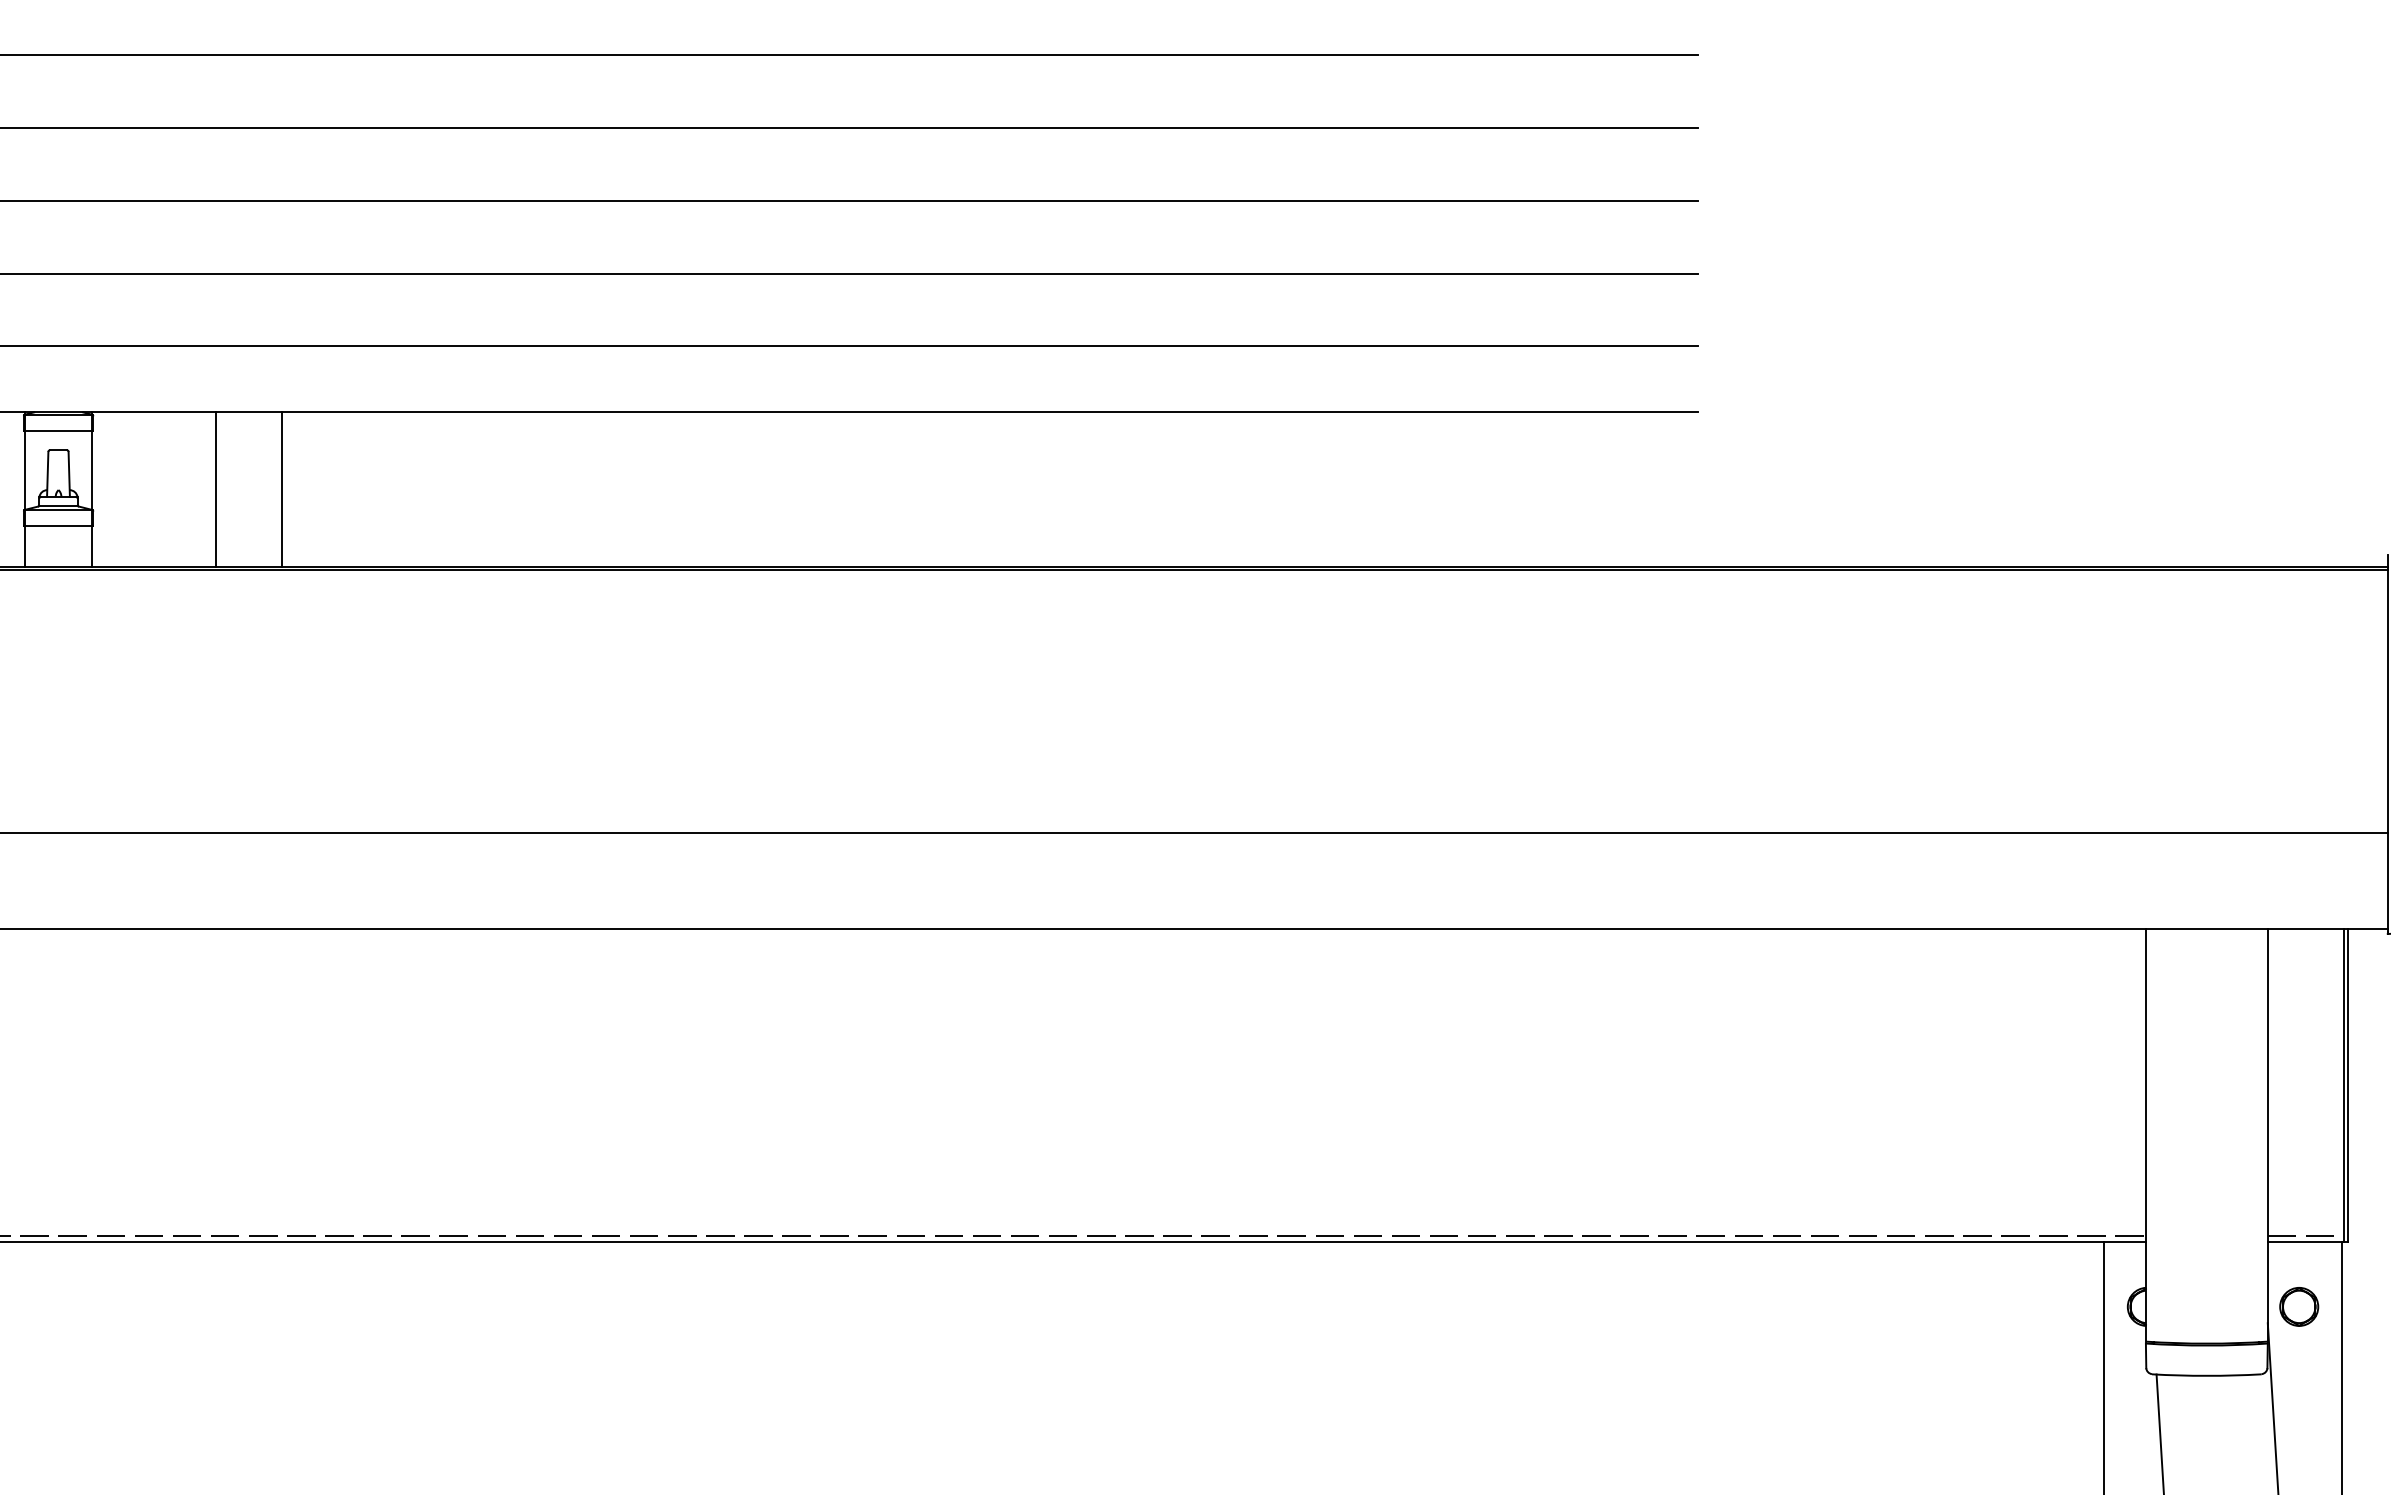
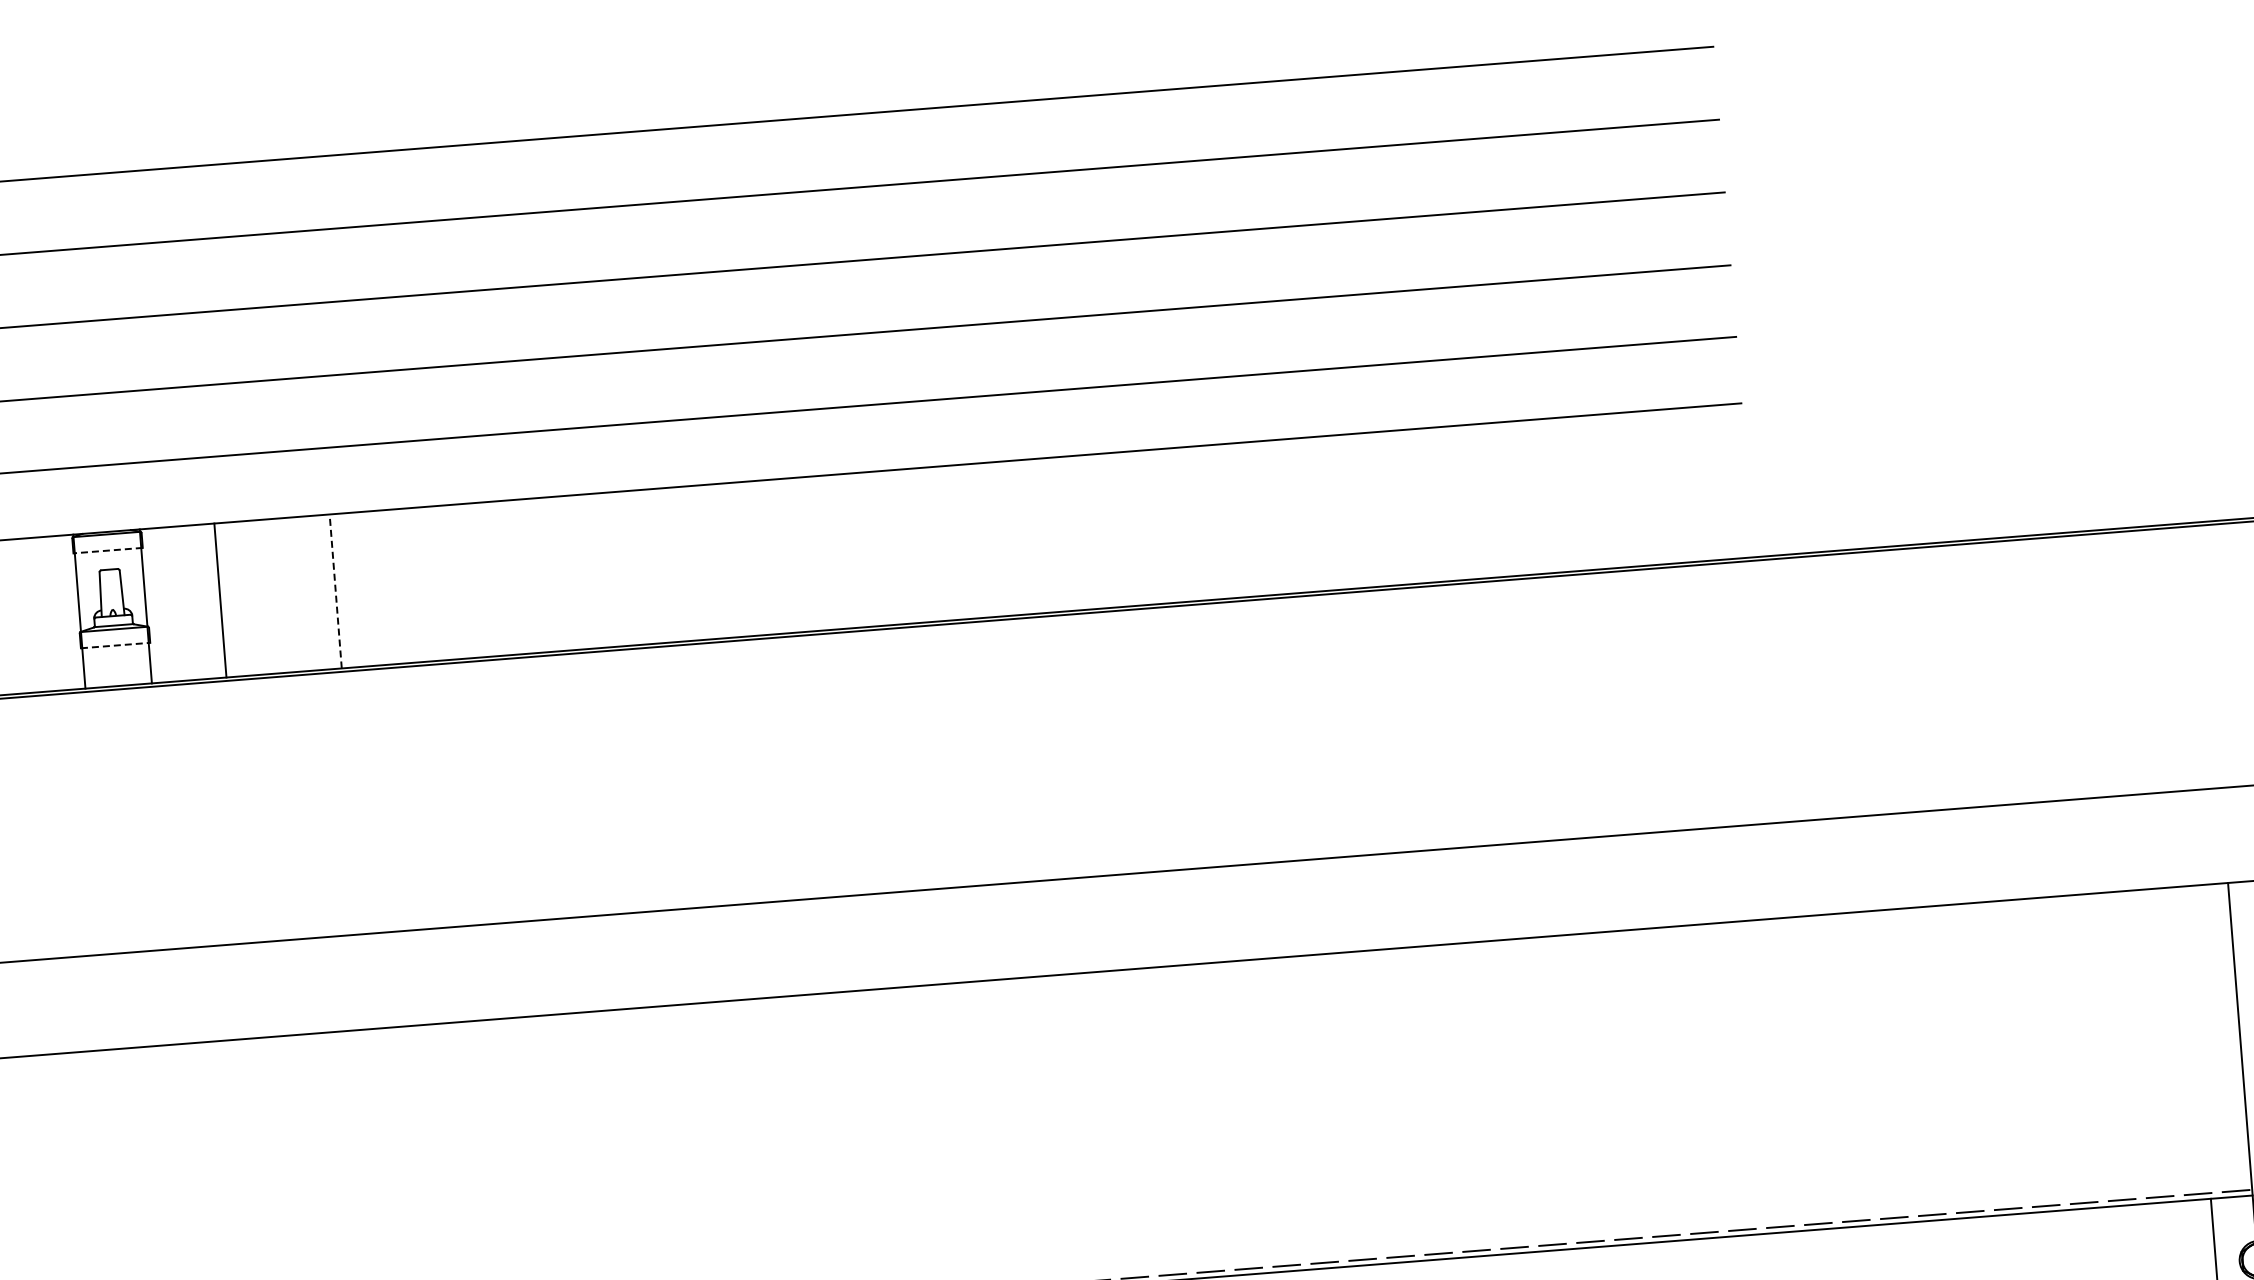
line: (58, 430) -> (108, 550), solid -> dashed
line: (215, 489) -> (220, 600), moved
line: (282, 489) -> (335, 591), solid -> dashed
line: (58, 526) -> (115, 645), solid -> dashed

